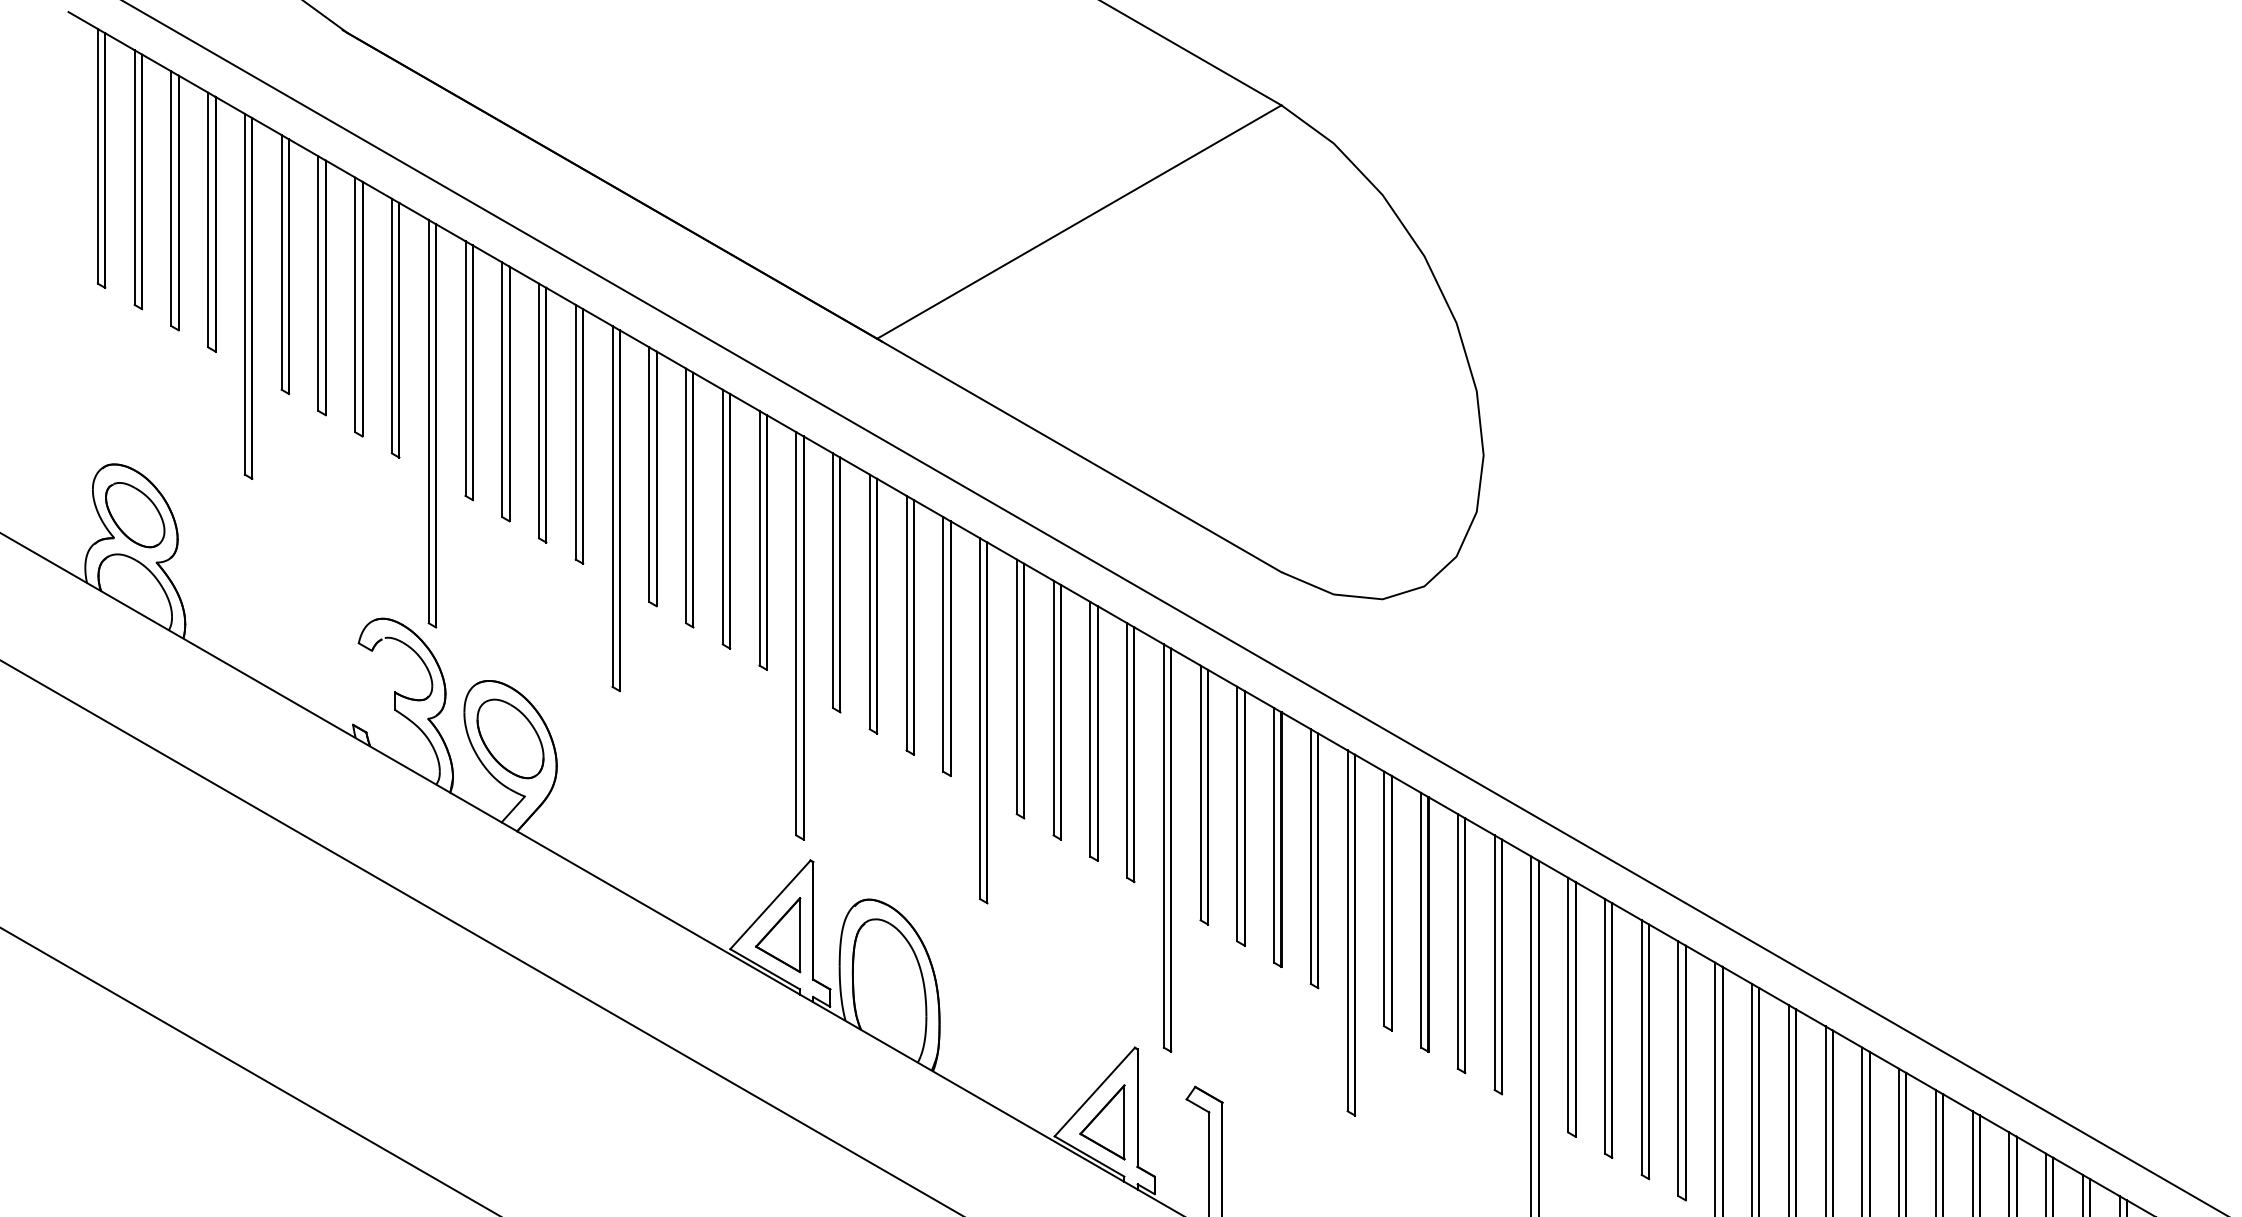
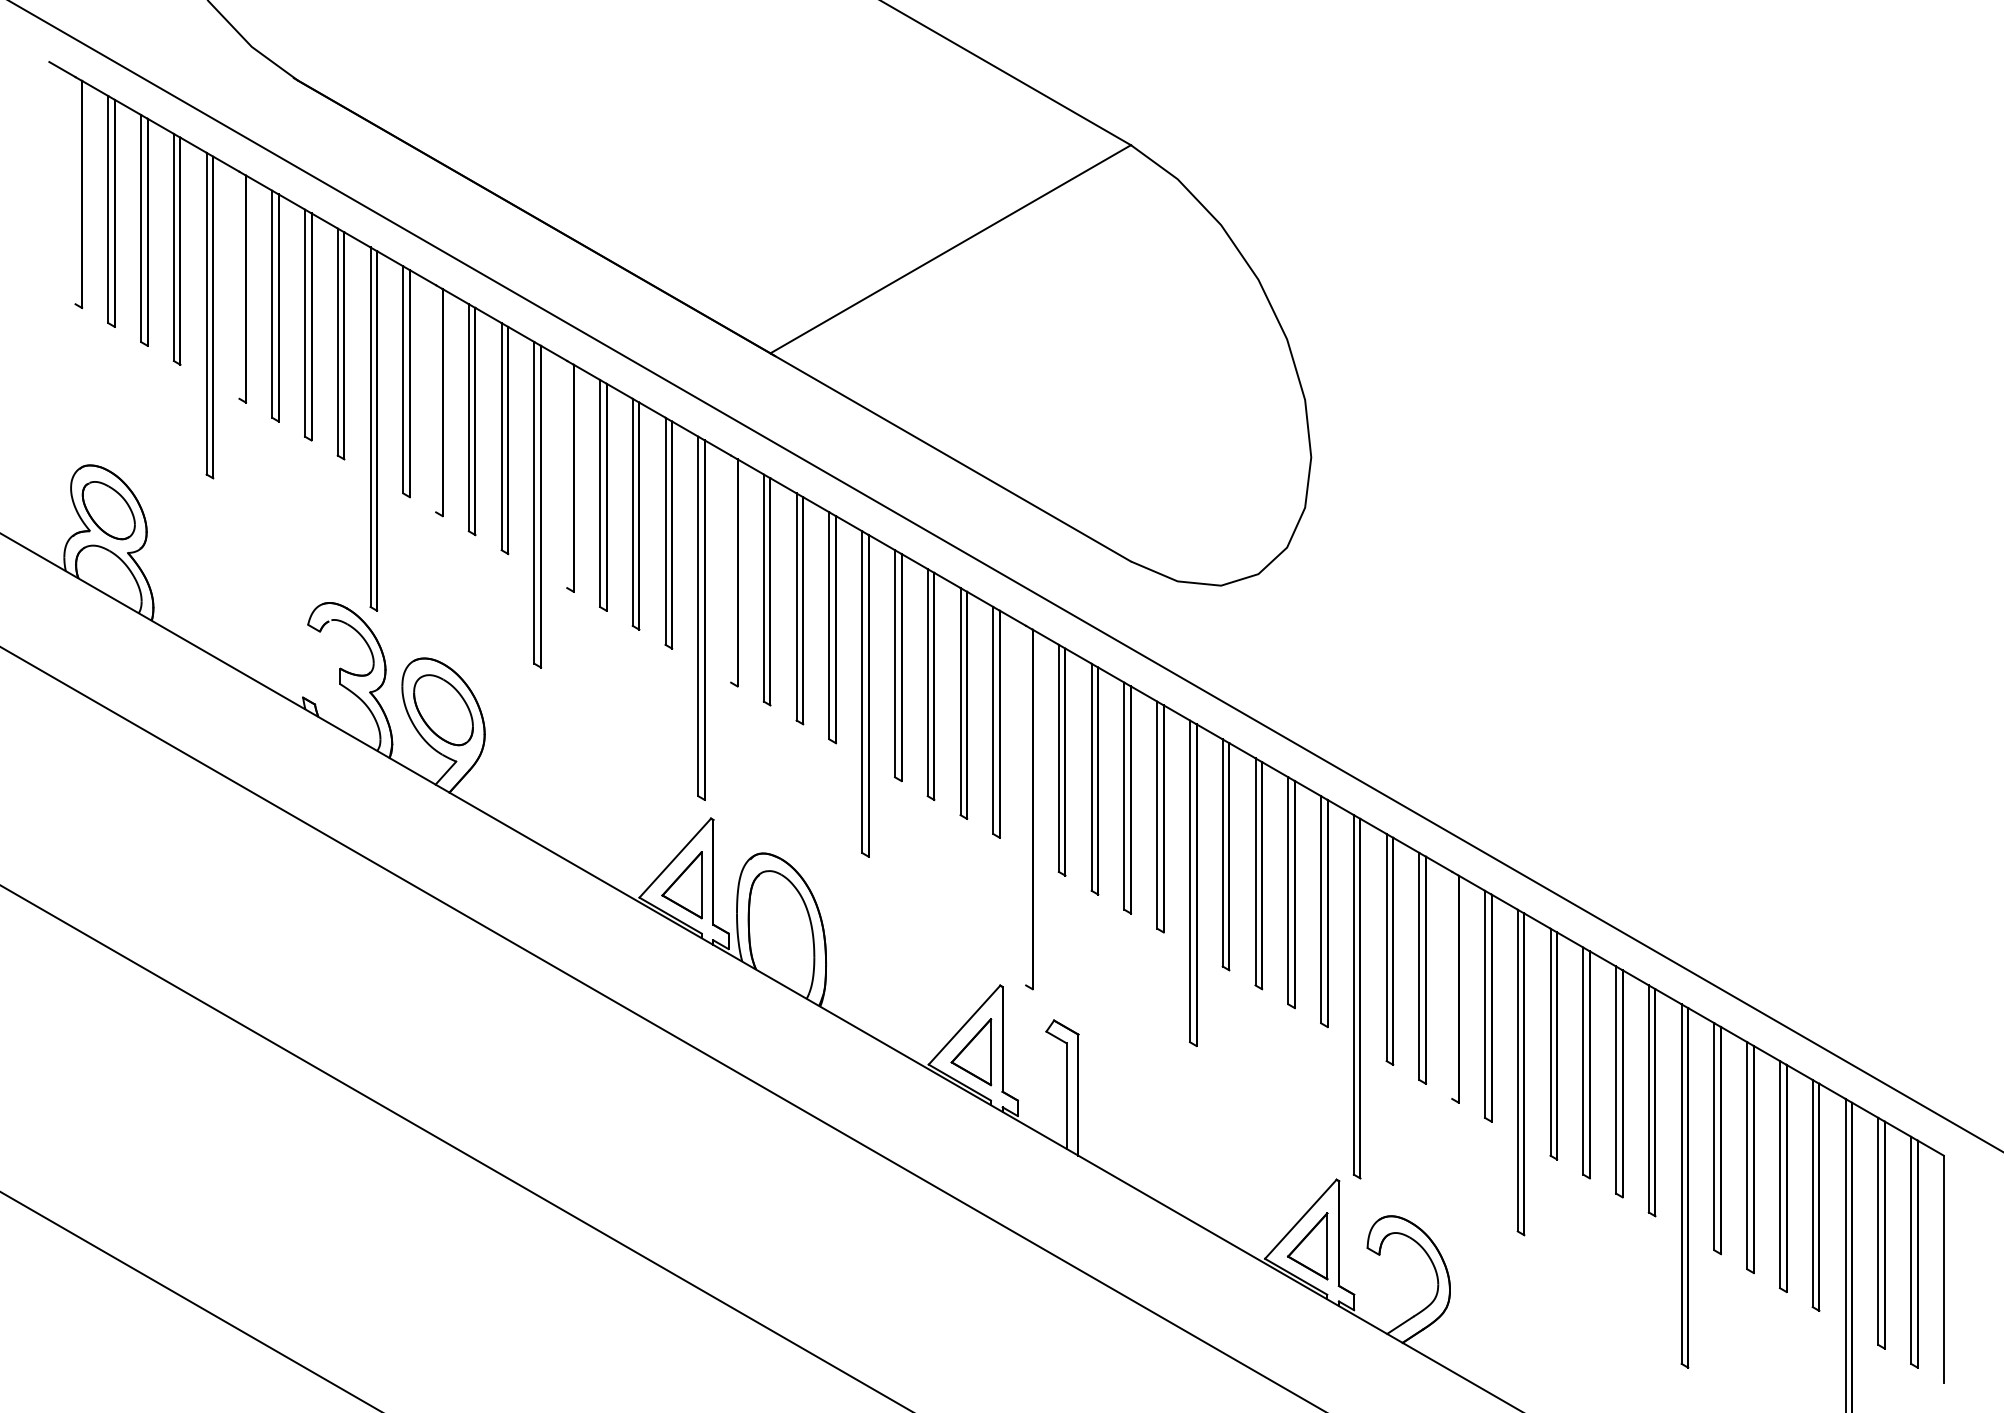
line: (97, 156) -> (75, 190), removed
line: (281, 261) -> (239, 284), removed
line: (502, 389) -> (436, 398), removed
line: (649, 474) -> (567, 474), removed
line: (833, 580) -> (731, 568), removed
line: (1164, 845) -> (1026, 805), removed
line: (1642, 1046) -> (1452, 984), removed

